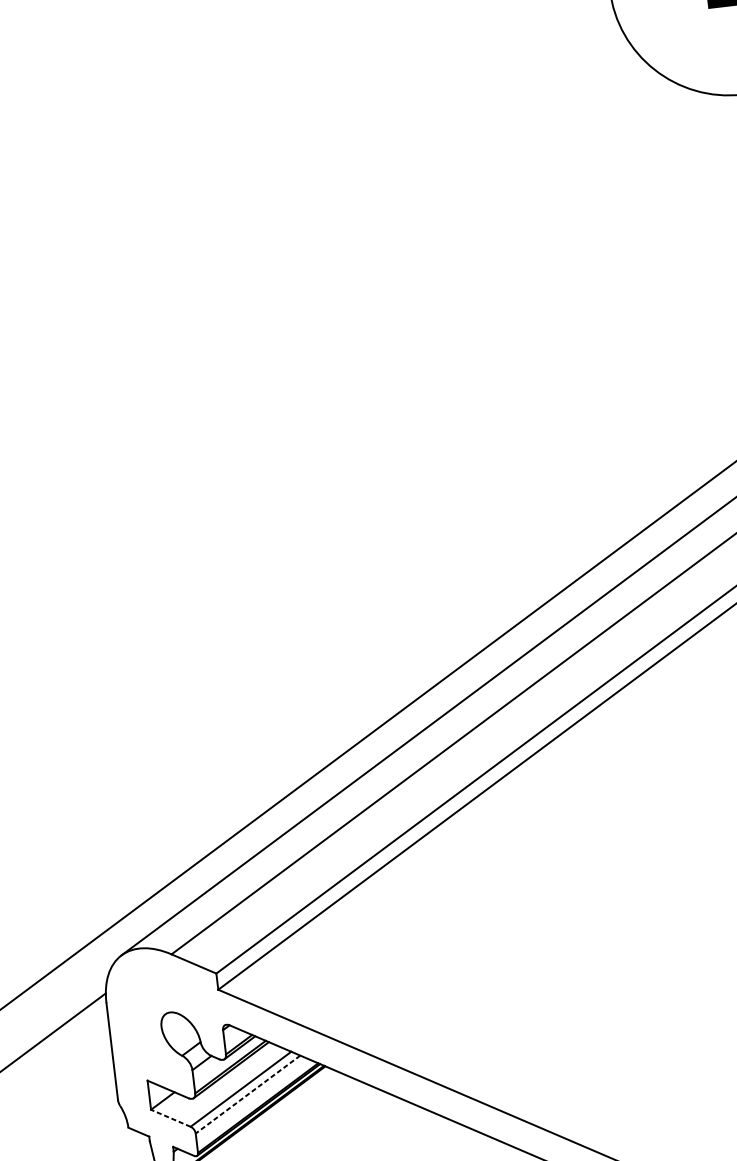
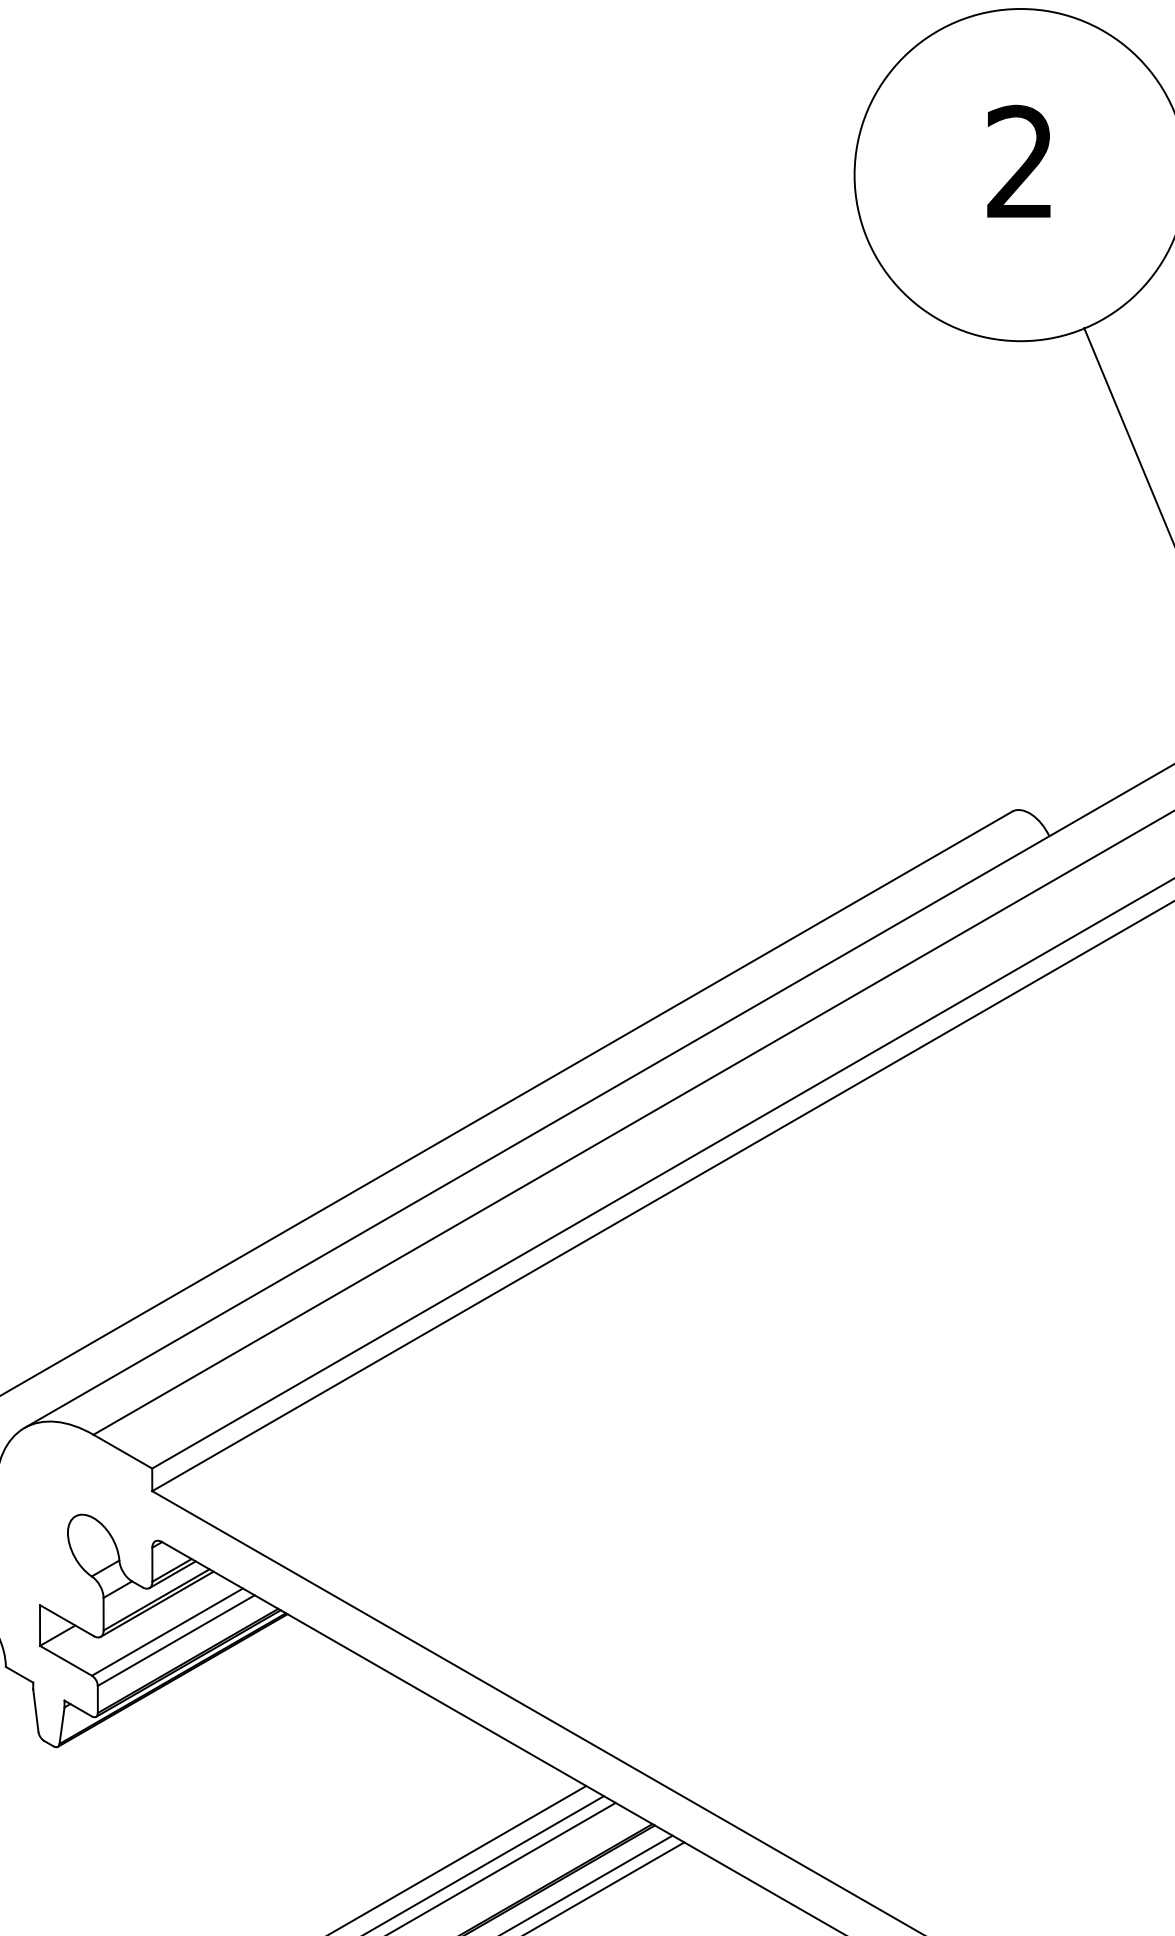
line: (248, 1094) -> (176, 1640), dashed -> solid
line: (171, 1118) -> (66, 1660), dashed -> solid

